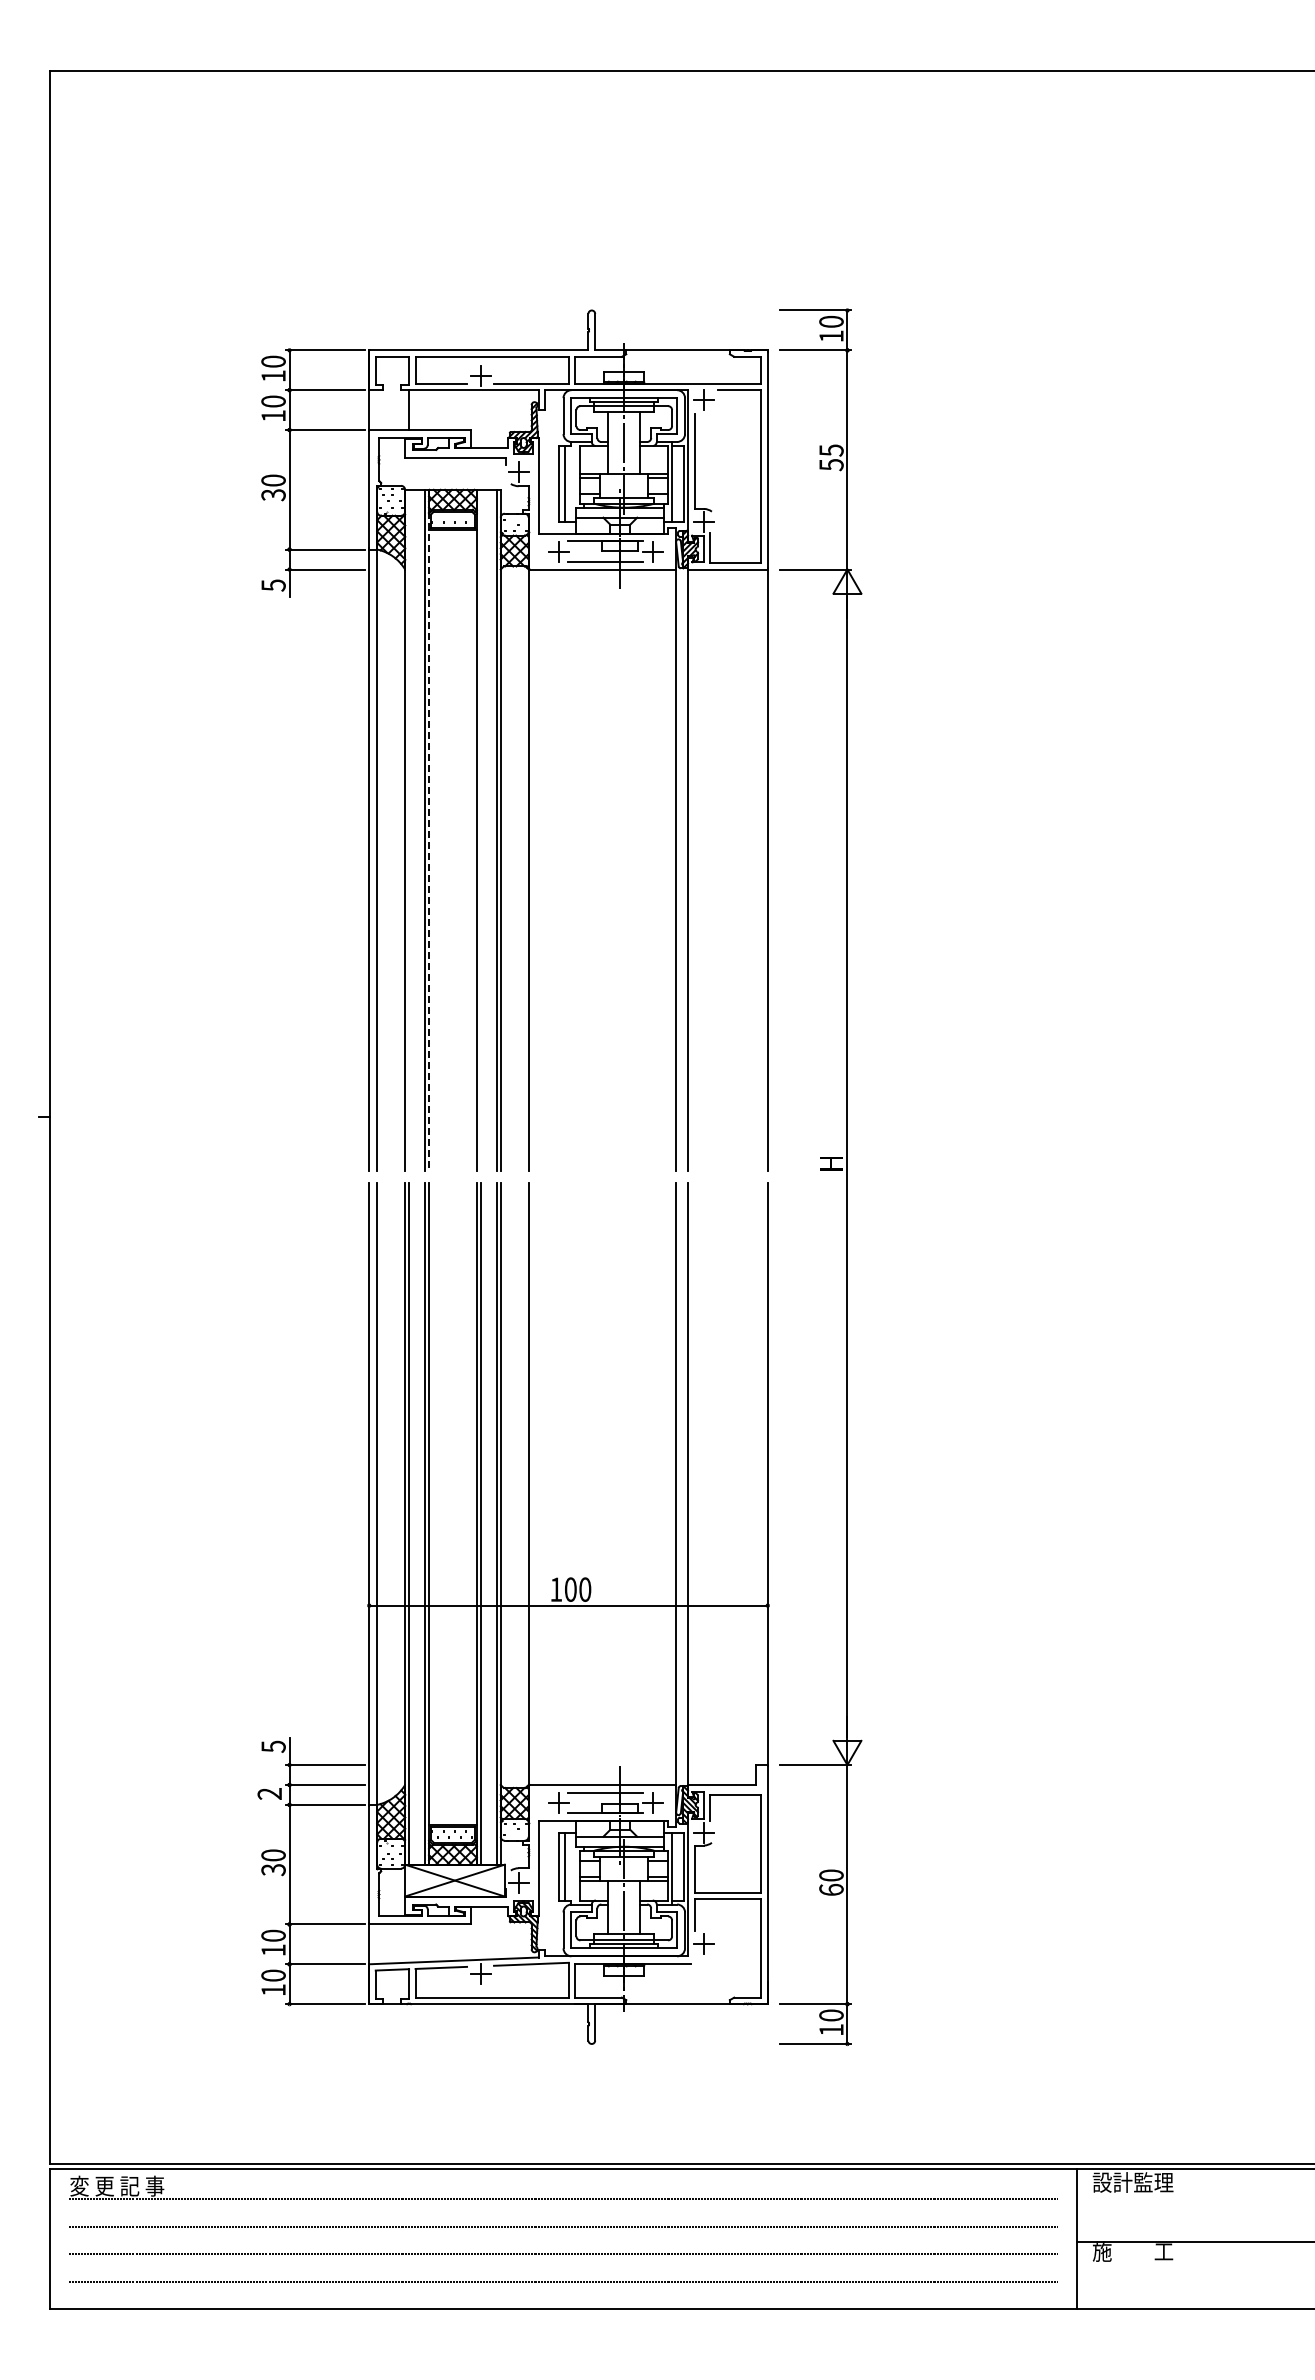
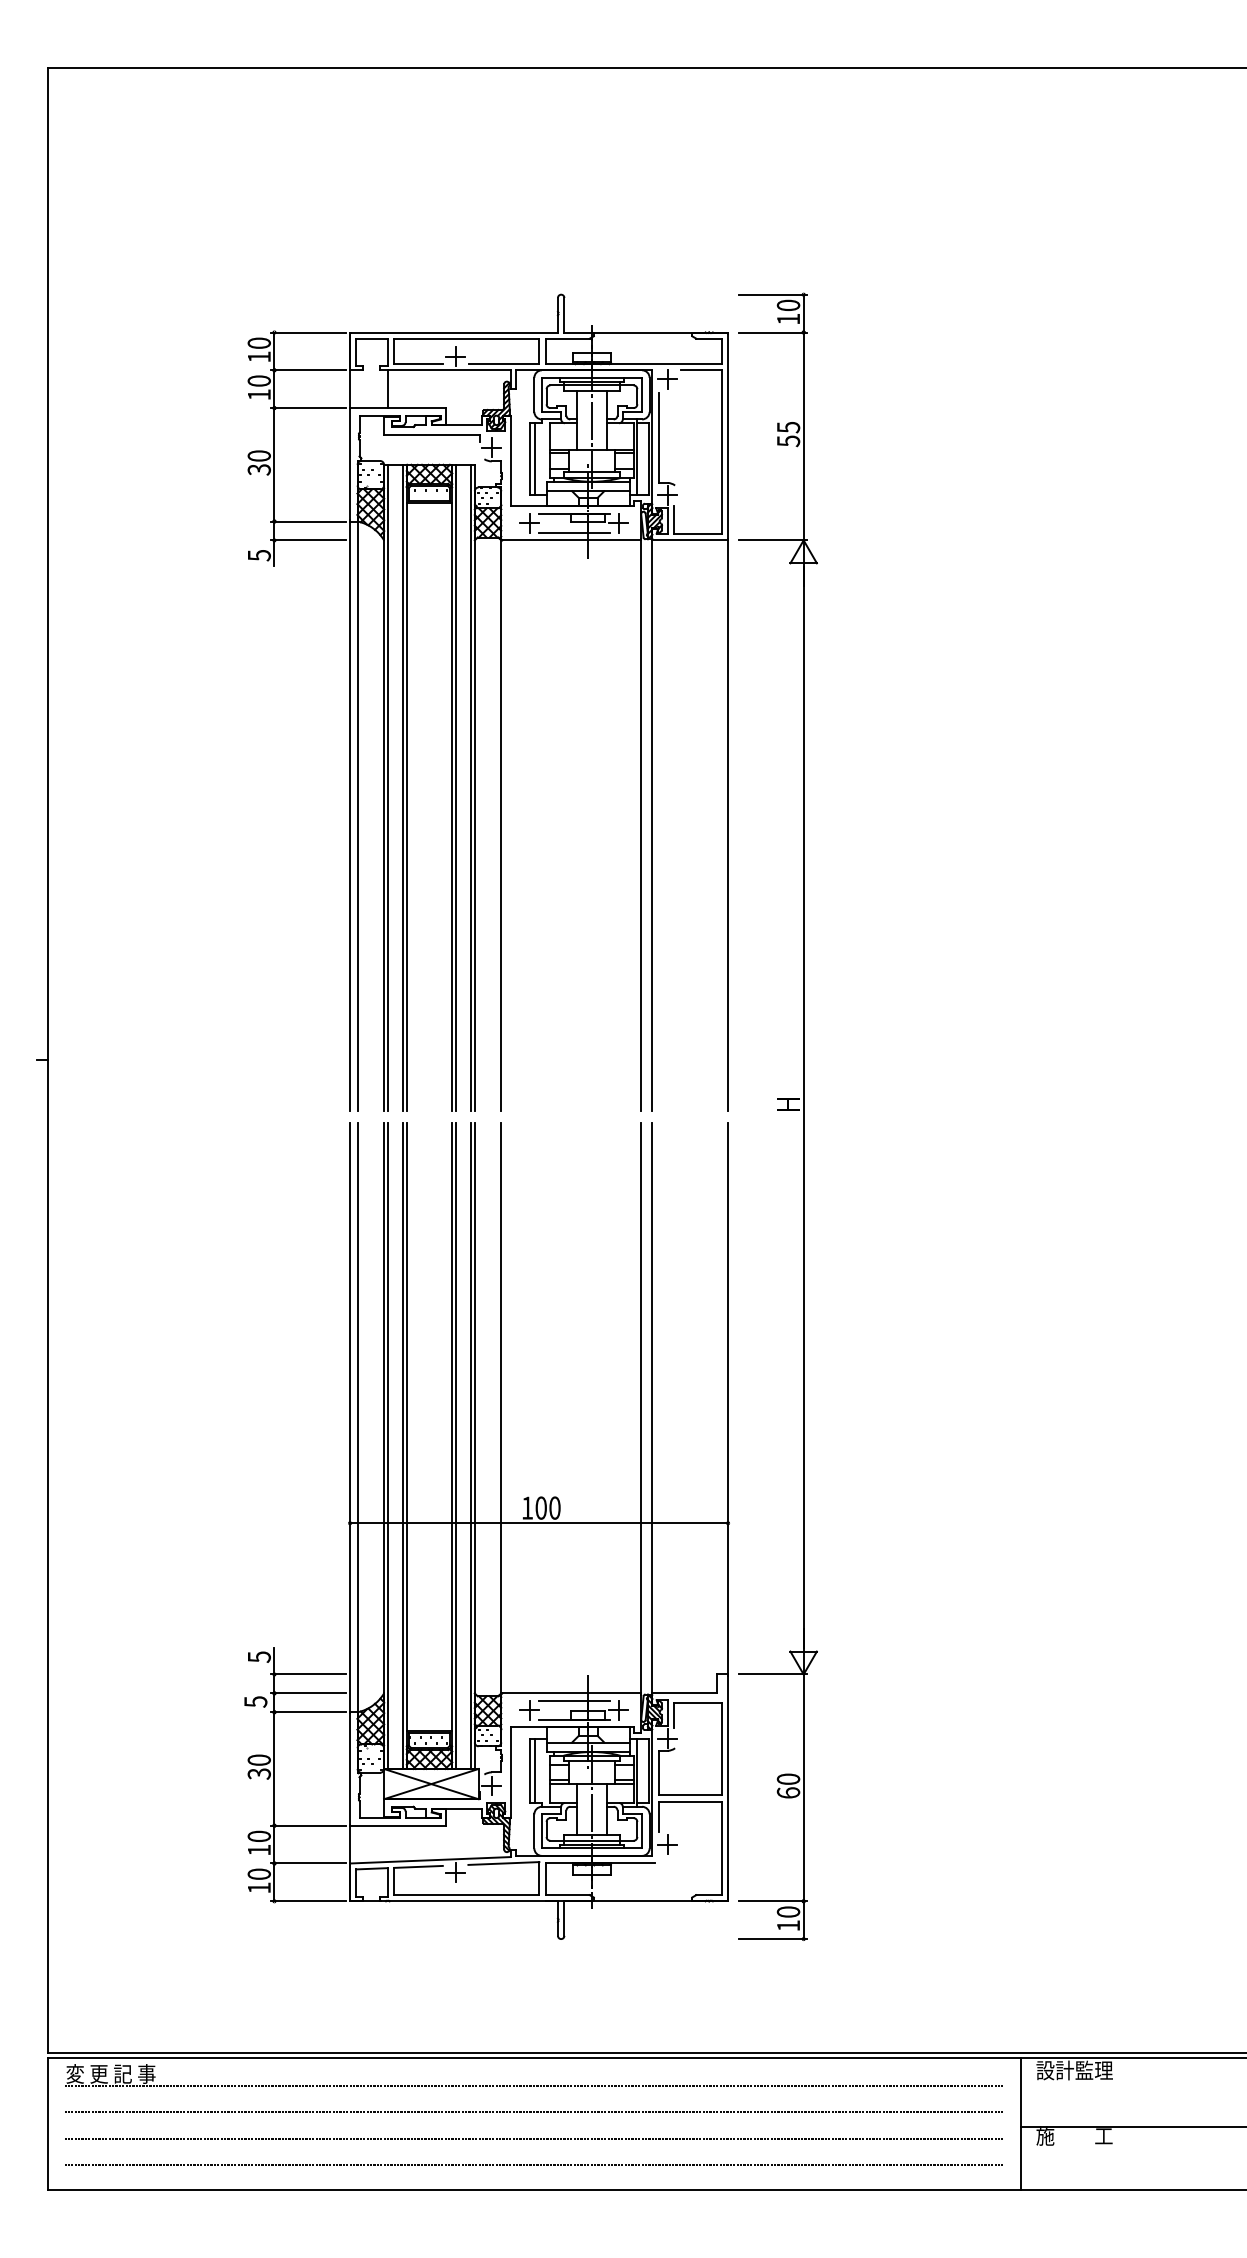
line: (409, 830) -> (388, 787), added
line: (429, 830) -> (407, 787), dashed -> solid
line: (480, 830) -> (455, 787), added
text: (269, 1794) -> (255, 1702), 2 -> 5

